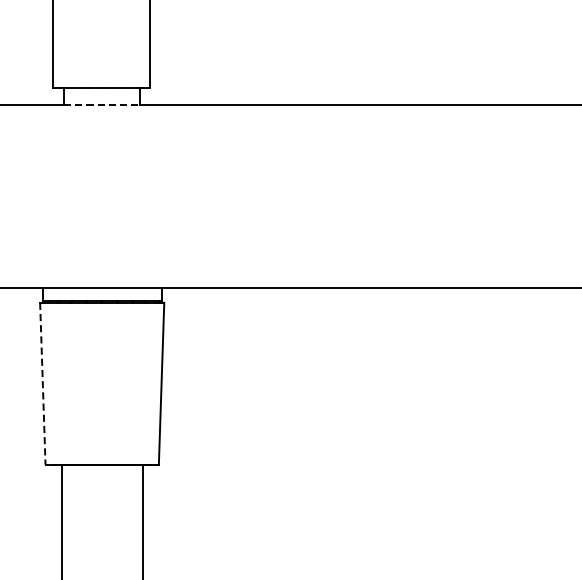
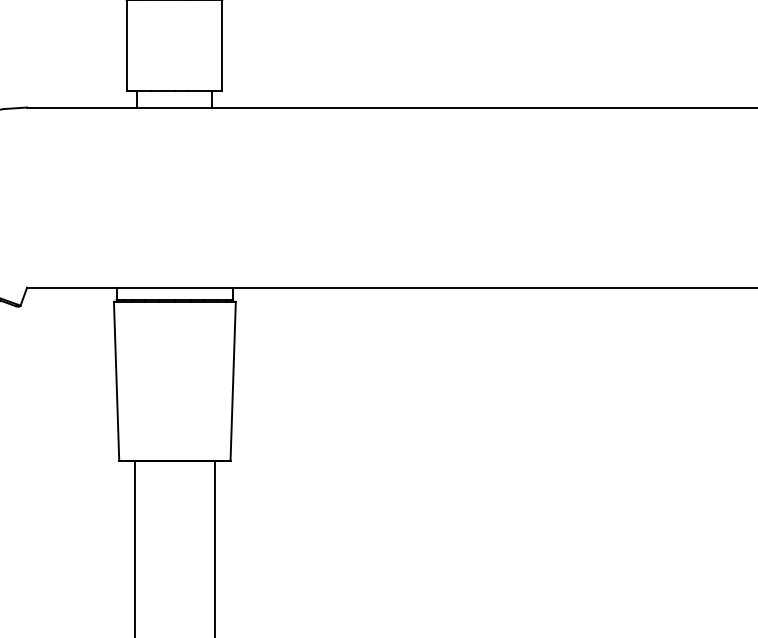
line: (102, 104) -> (175, 107), dashed -> solid
line: (42, 383) -> (116, 381), dashed -> solid

